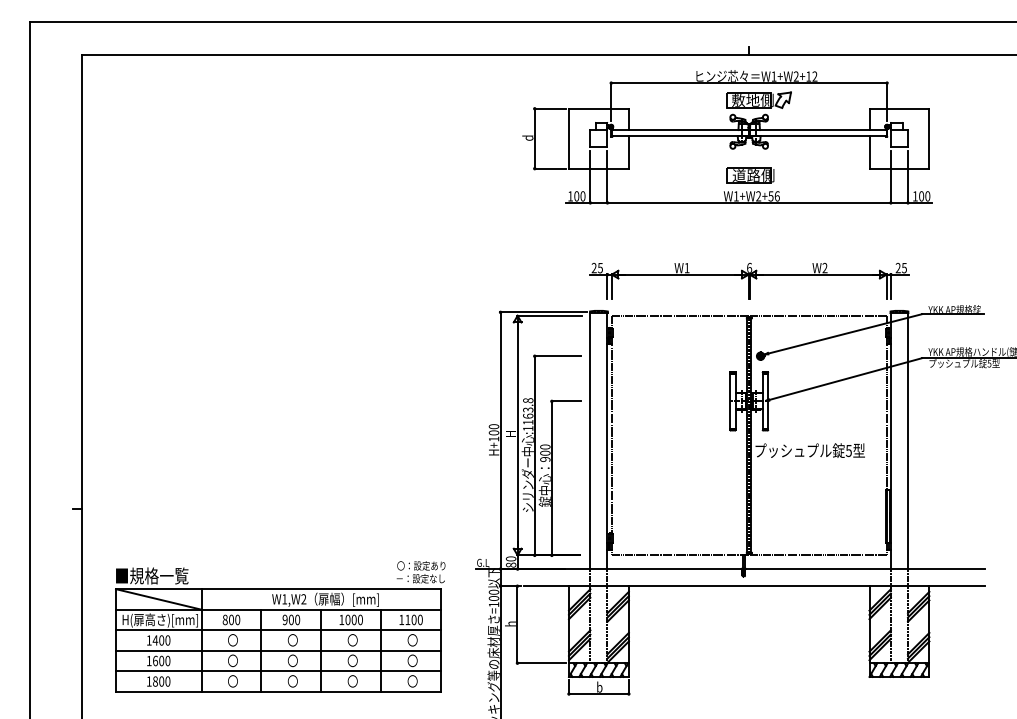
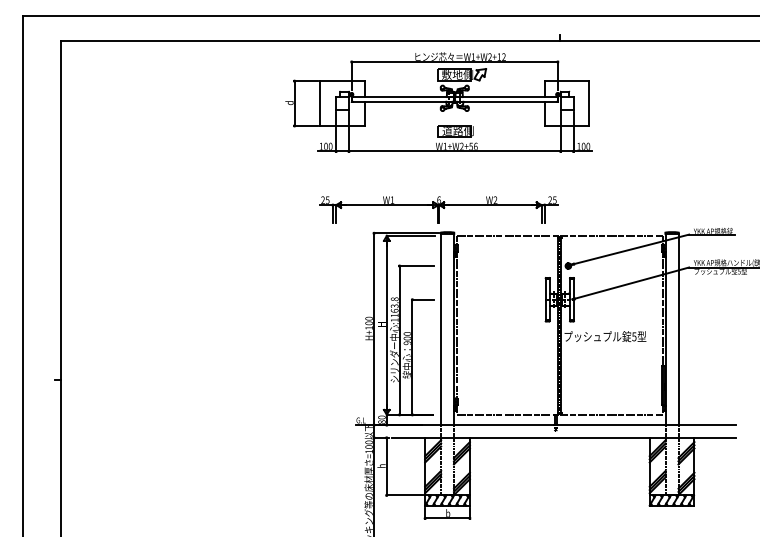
part: (727, 137) -> (438, 102), moved
part: (748, 280) -> (438, 209), moved
part: (278, 627) -> (208, 468), removed

